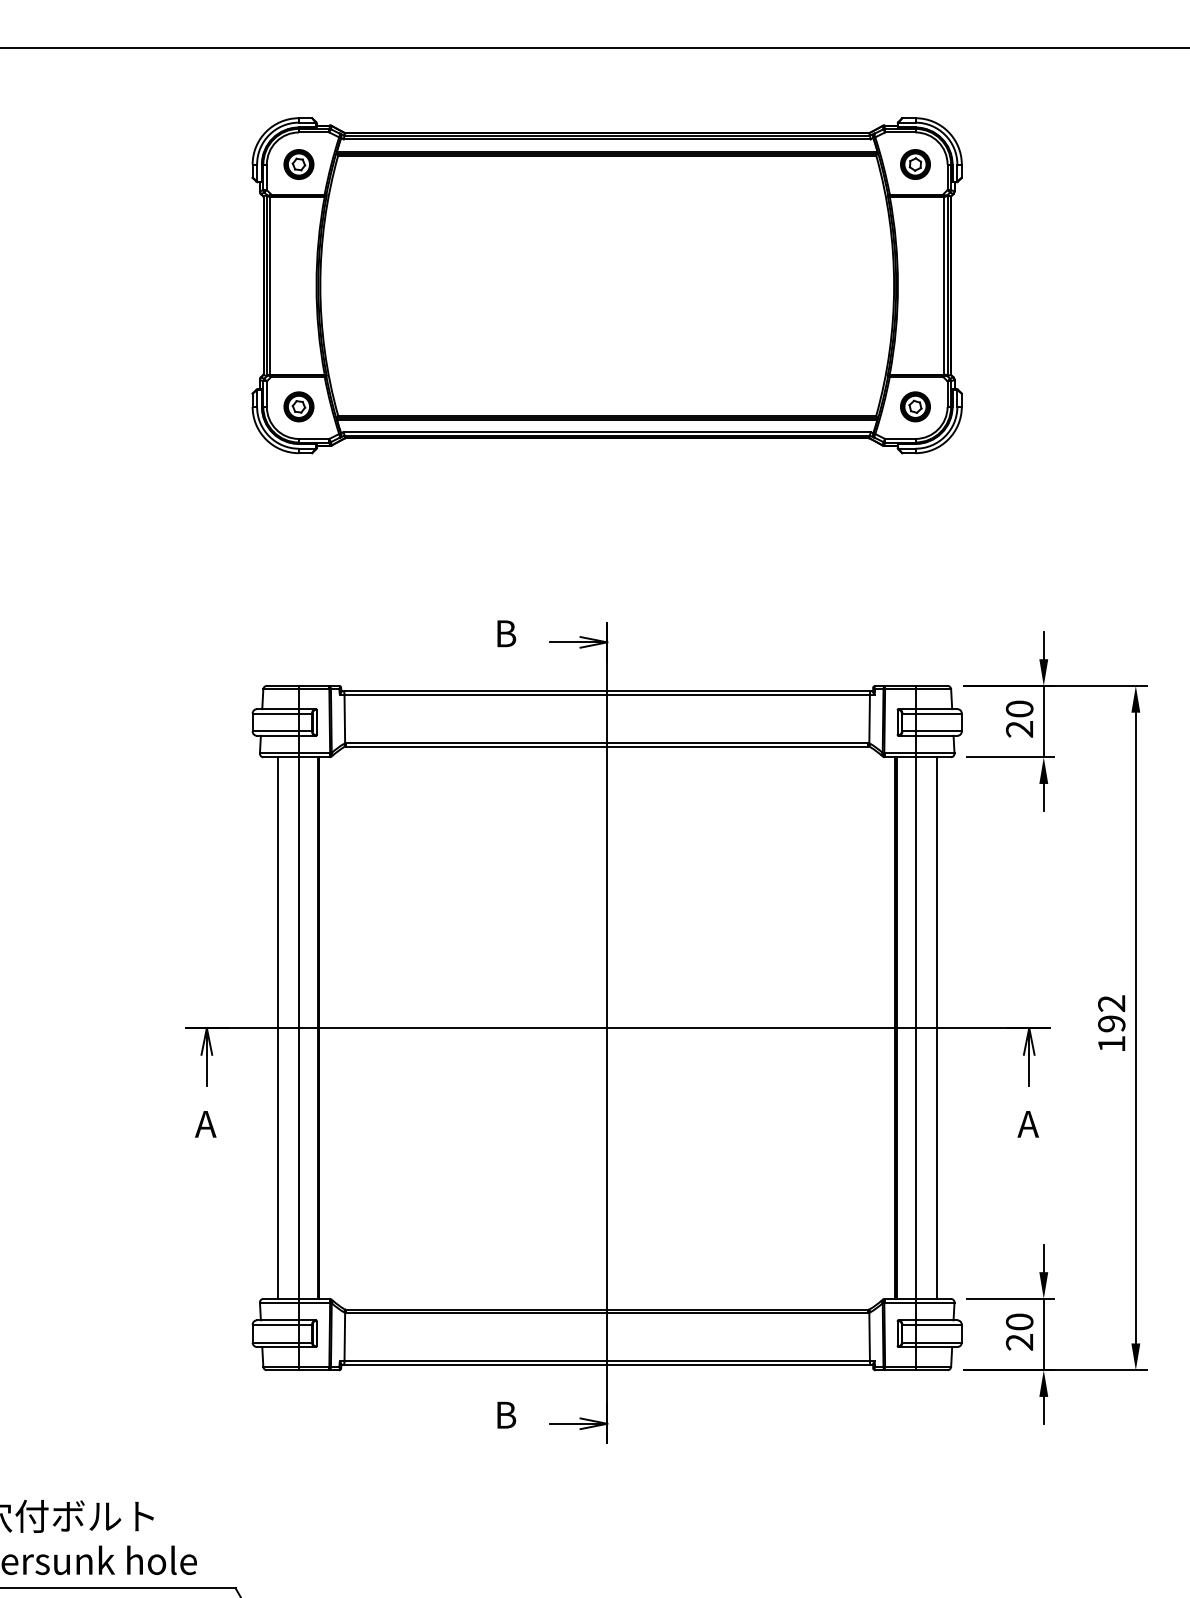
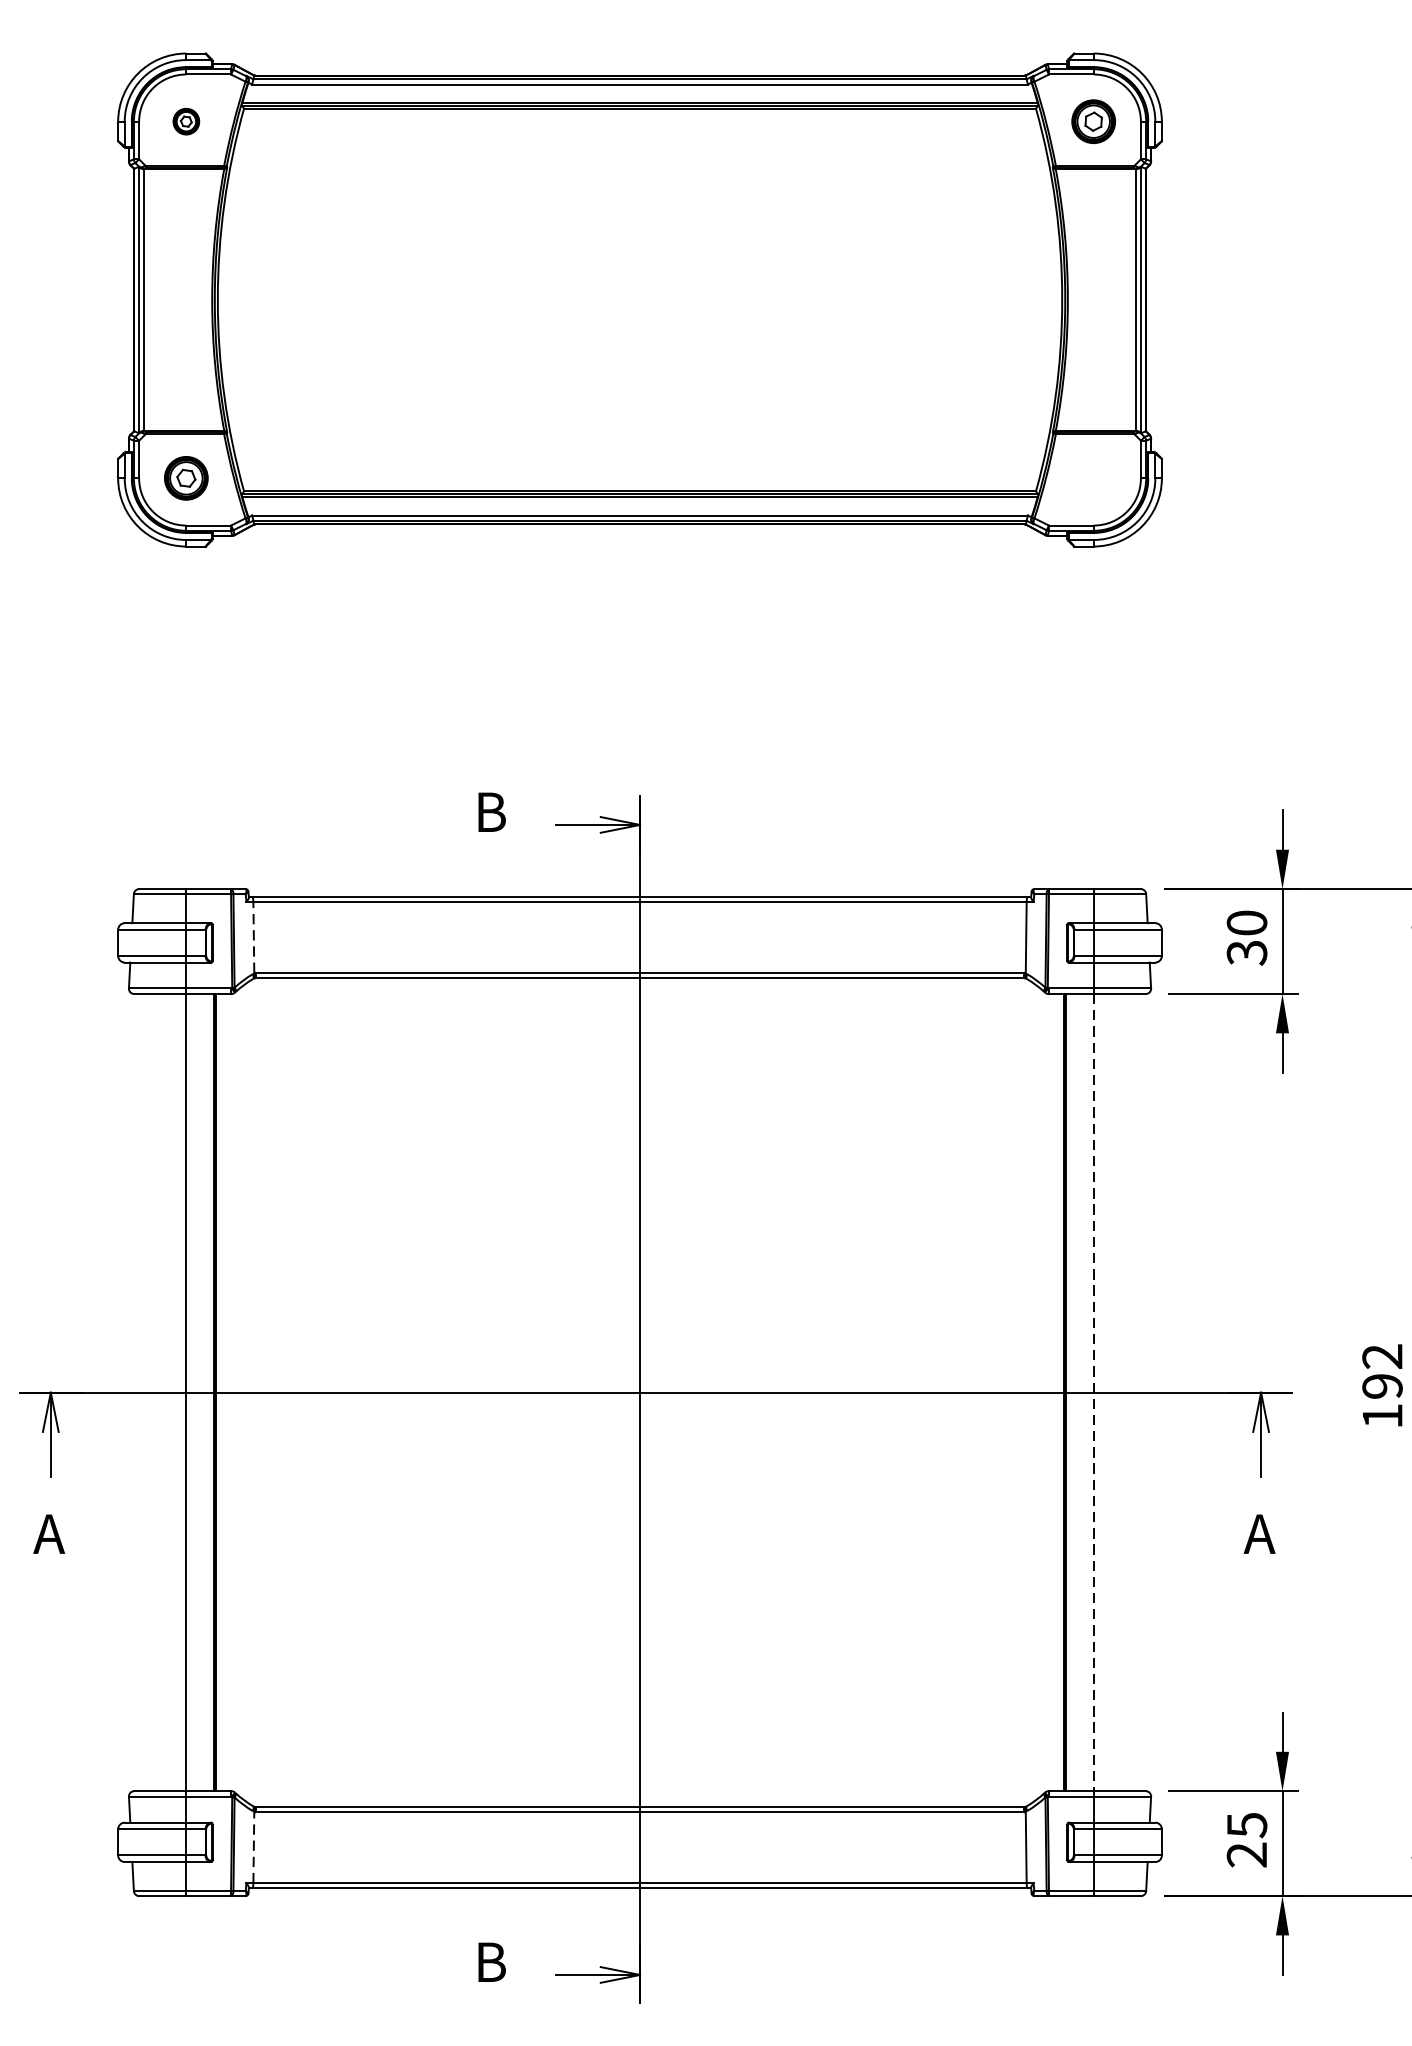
part: (298, 164) -> (185, 121), size x0.6
part: (915, 406) -> (1093, 477), removed
line: (344, 718) -> (253, 936), solid -> dashed
text: (1019, 729) -> (1246, 953), 20 -> 30
line: (277, 1027) -> (154, 1391), removed
line: (936, 1027) -> (1124, 1391), removed
line: (915, 1028) -> (1093, 1393), solid -> dashed
text: (1019, 1321) -> (1246, 1824), 20 -> 25
line: (344, 1336) -> (253, 1846), solid -> dashed

